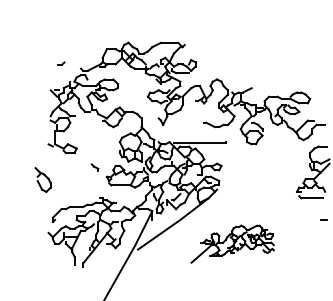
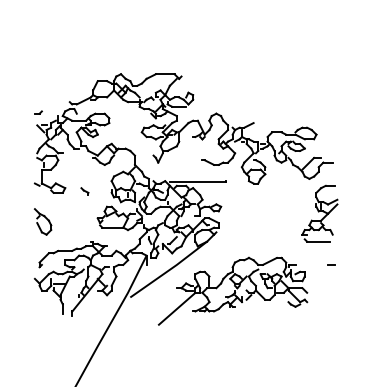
part: (61, 63) -> (38, 112), moved
part: (94, 167) -> (84, 191), moved
part: (43, 179) -> (43, 221), moved
part: (232, 243) -> (232, 290), size x1.67

